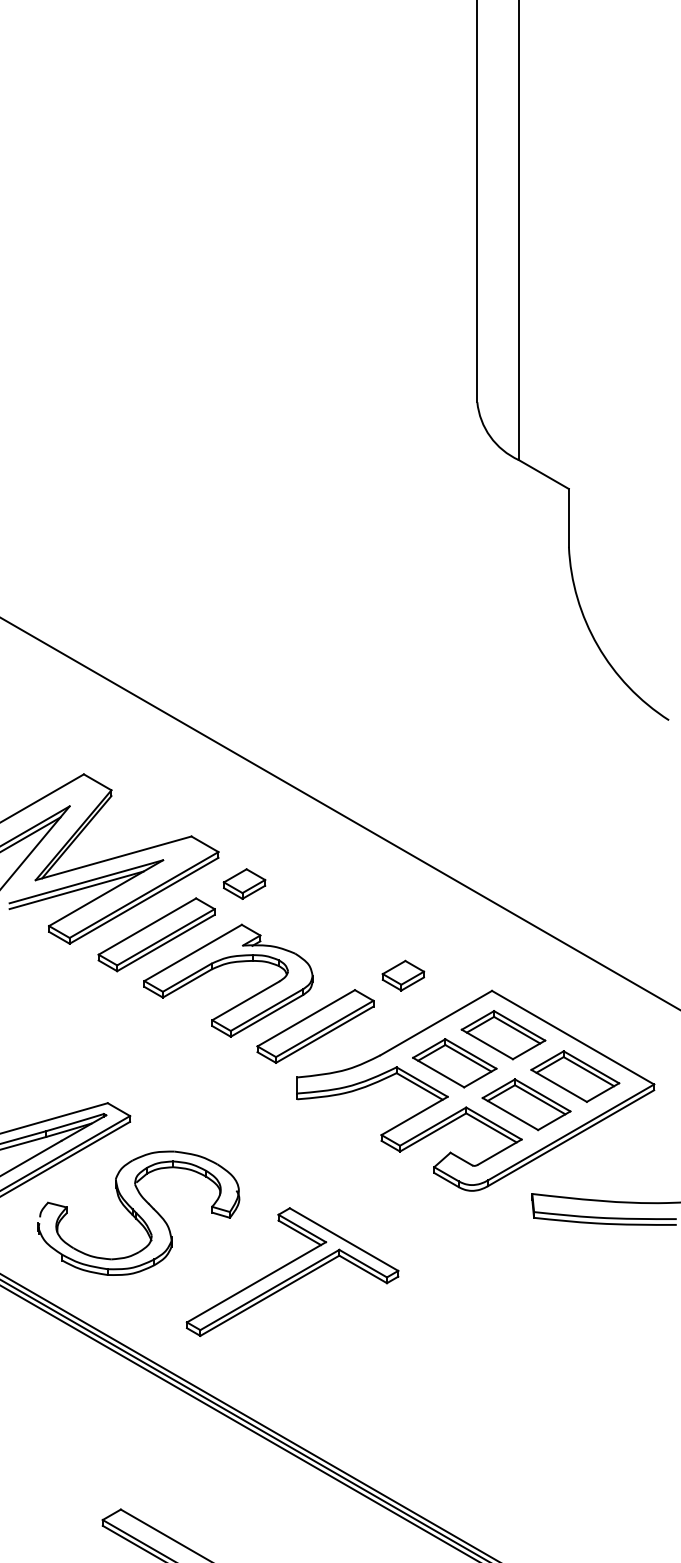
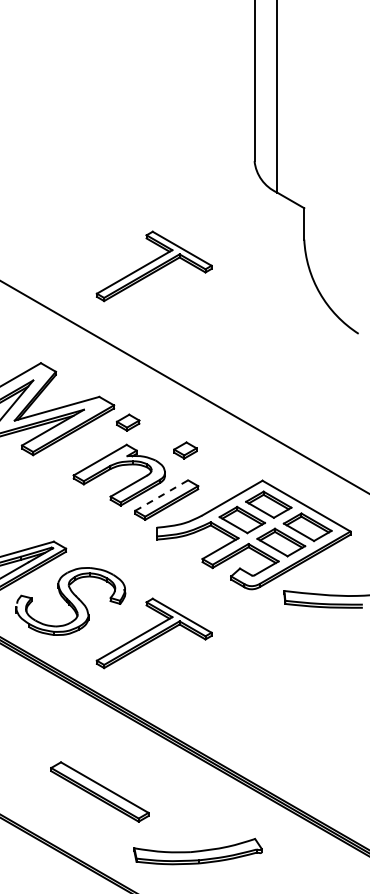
part: (291, 596) -> (153, 266), added
part: (156, 935) -> (80, 450), removed
part: (403, 975) -> (185, 450), moved
line: (305, 1018) -> (161, 495), solid -> dashed

